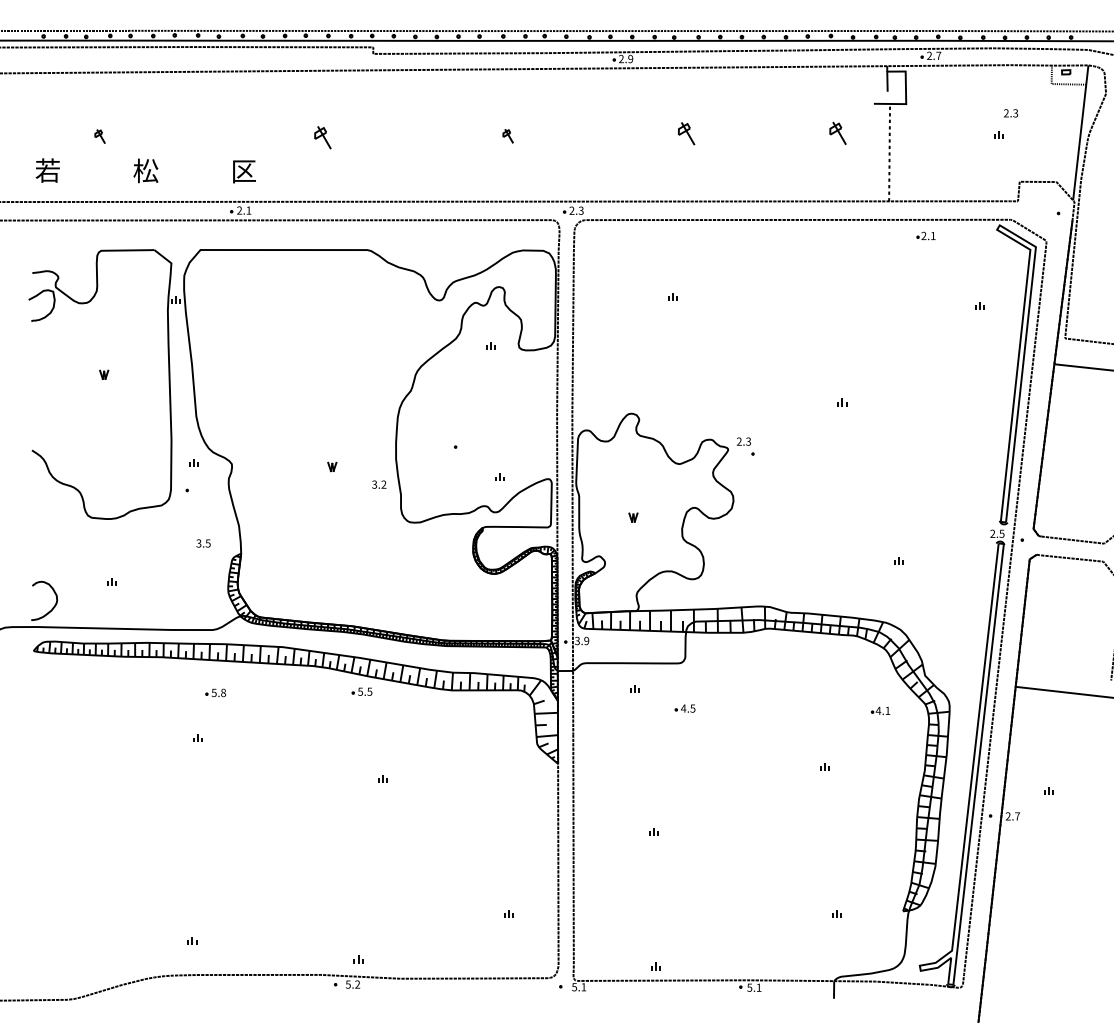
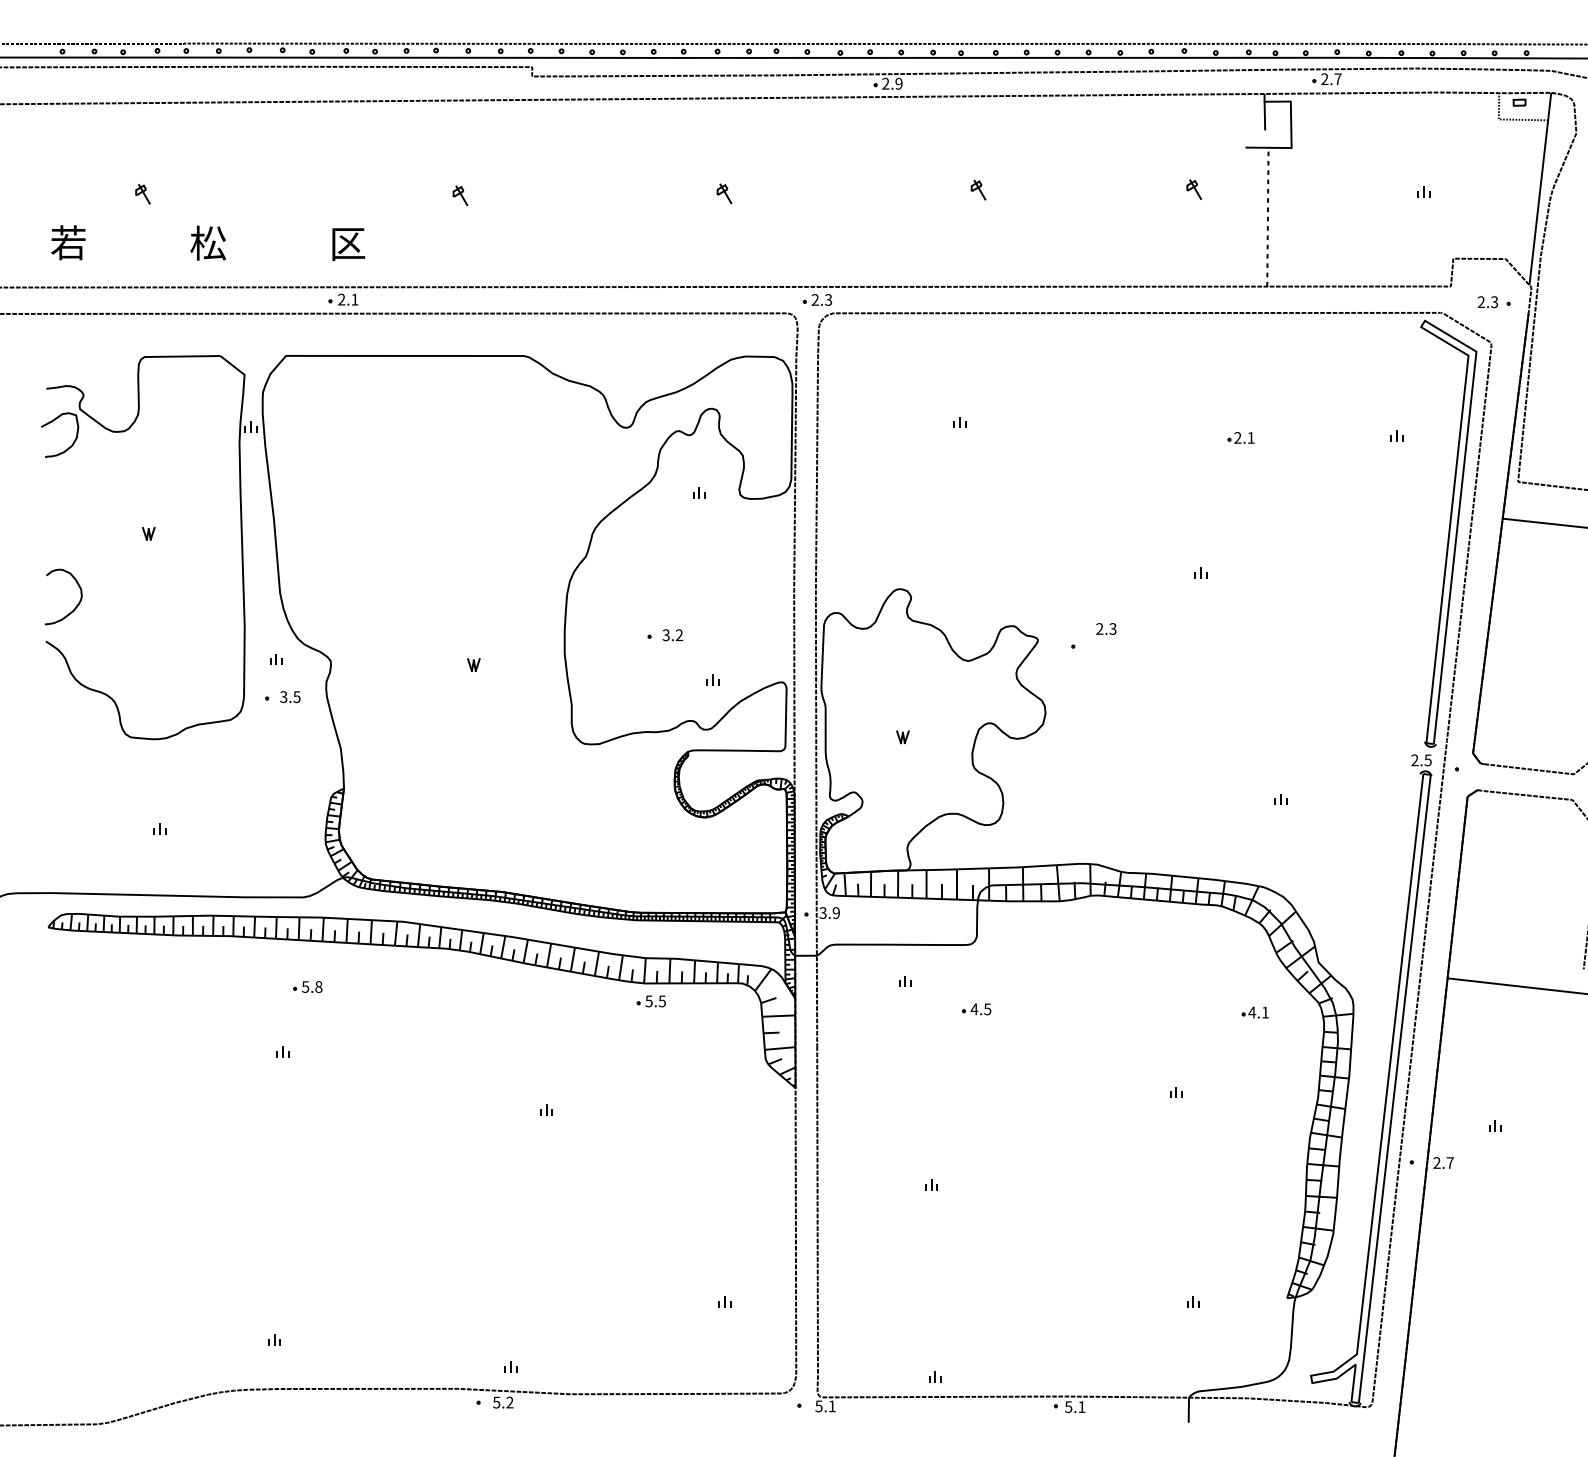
text: (1010, 113) -> (1487, 302), moved
part: (686, 133) -> (978, 189), size x0.62
part: (837, 133) -> (1193, 189), size x0.62
part: (322, 137) -> (460, 195), size x0.62
part: (925, 235) -> (1240, 437), moved
text: (744, 441) -> (1106, 628), moved
text: (379, 484) -> (672, 635), moved
text: (203, 543) -> (290, 696), moved
curve: (52, 607) -> (75, 606), moved
part: (361, 691) -> (650, 1001), moved

